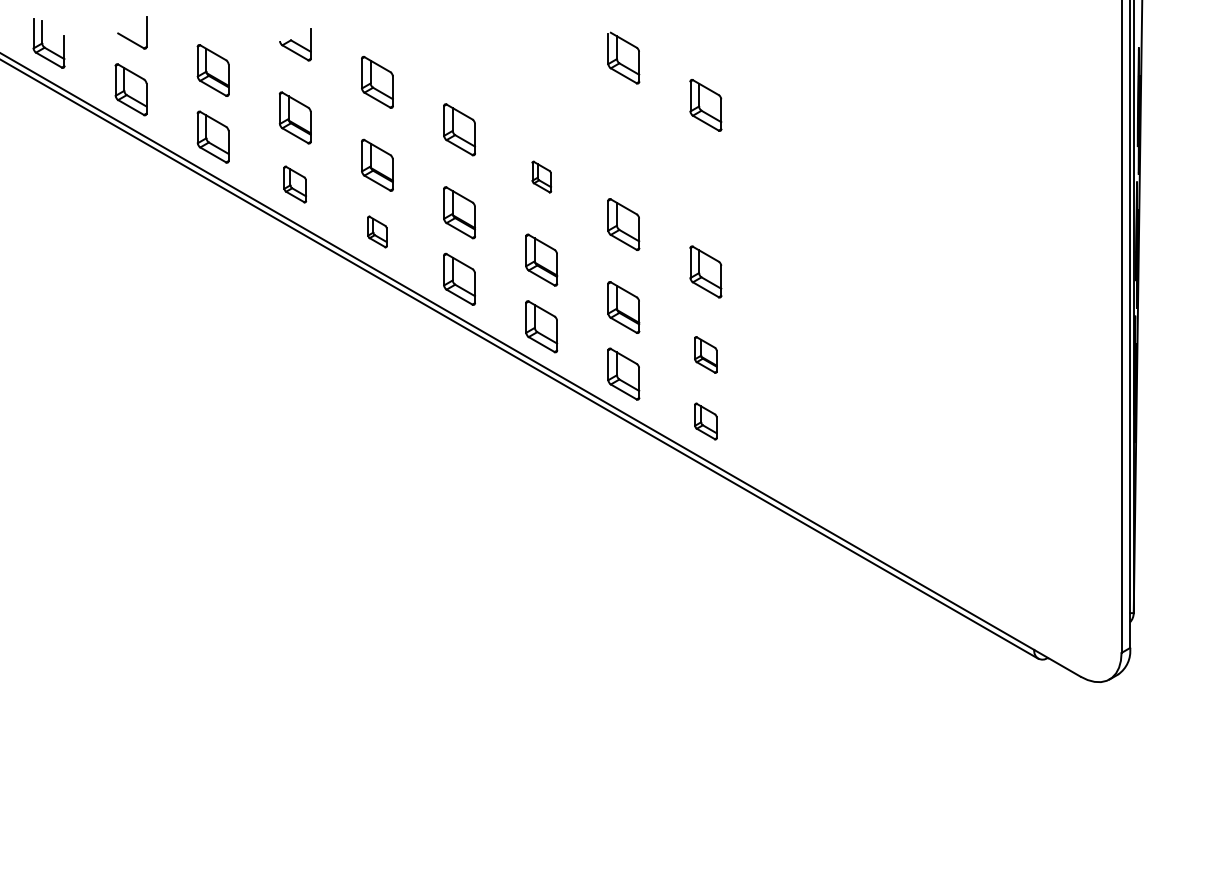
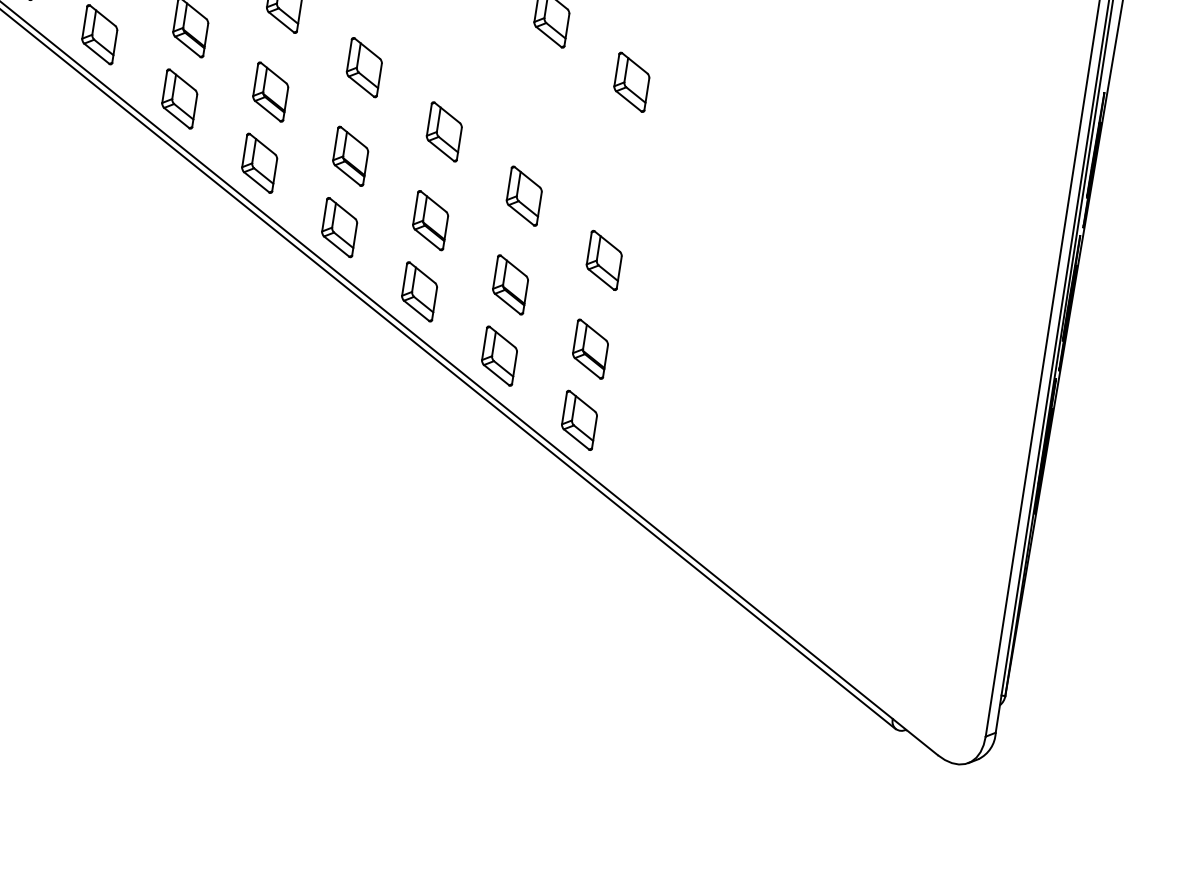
part: (541, 176) -> (444, 131), size x1.67
part: (294, 184) -> (178, 98), size x1.43
part: (377, 231) -> (259, 162), size x1.67
part: (705, 354) -> (590, 348), size x1.43
part: (705, 421) -> (579, 420), size x1.43

